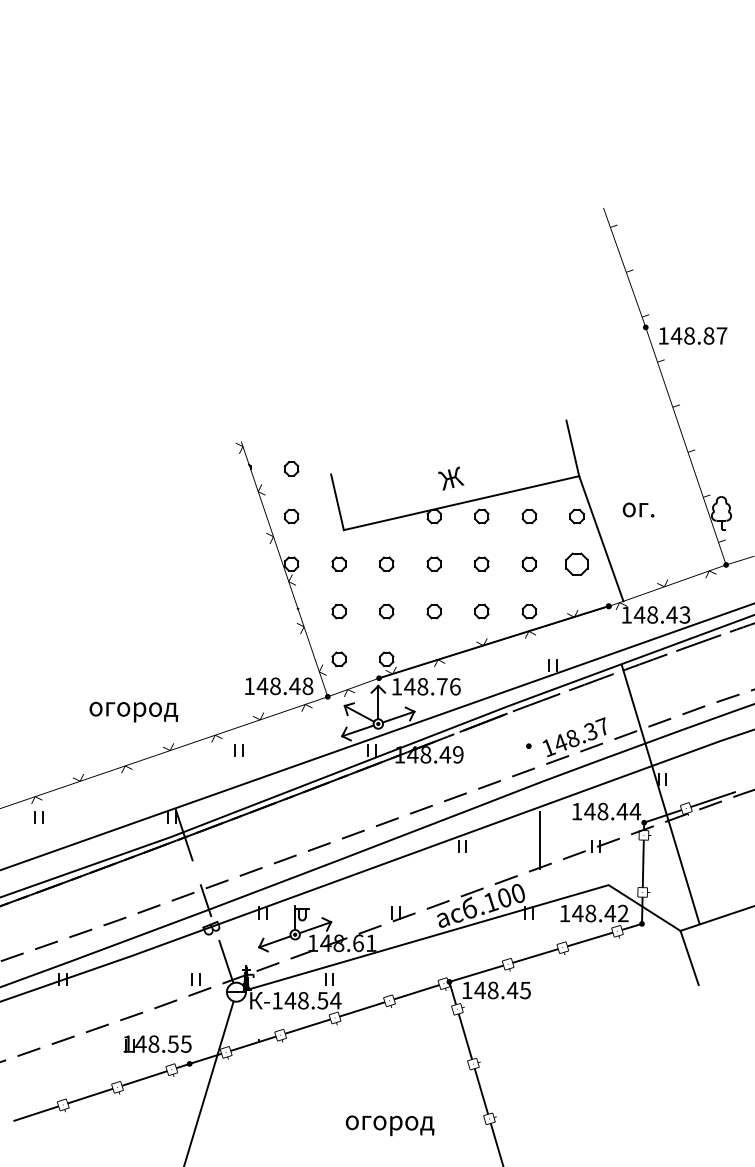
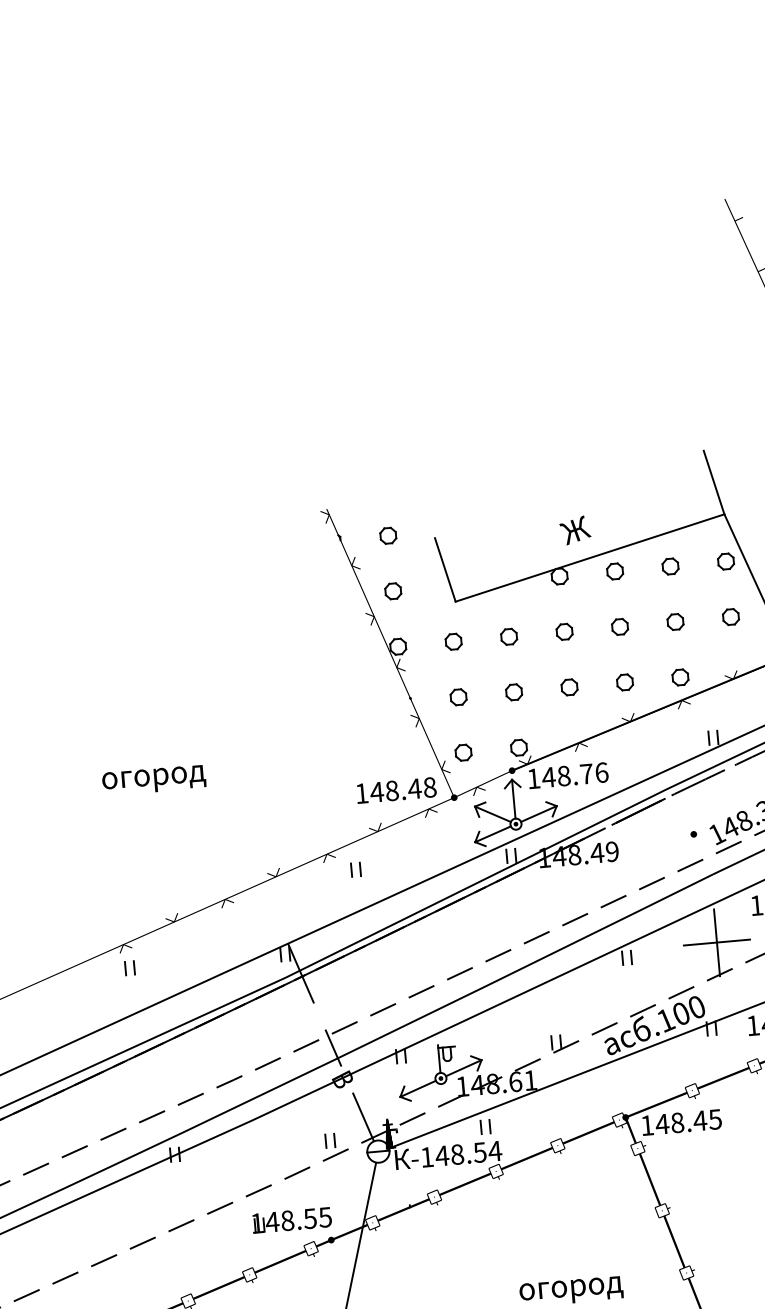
part: (576, 563) -> (730, 616), size x0.62
text: (133, 711) -> (153, 779), moved
line: (540, 840) -> (717, 943), added

